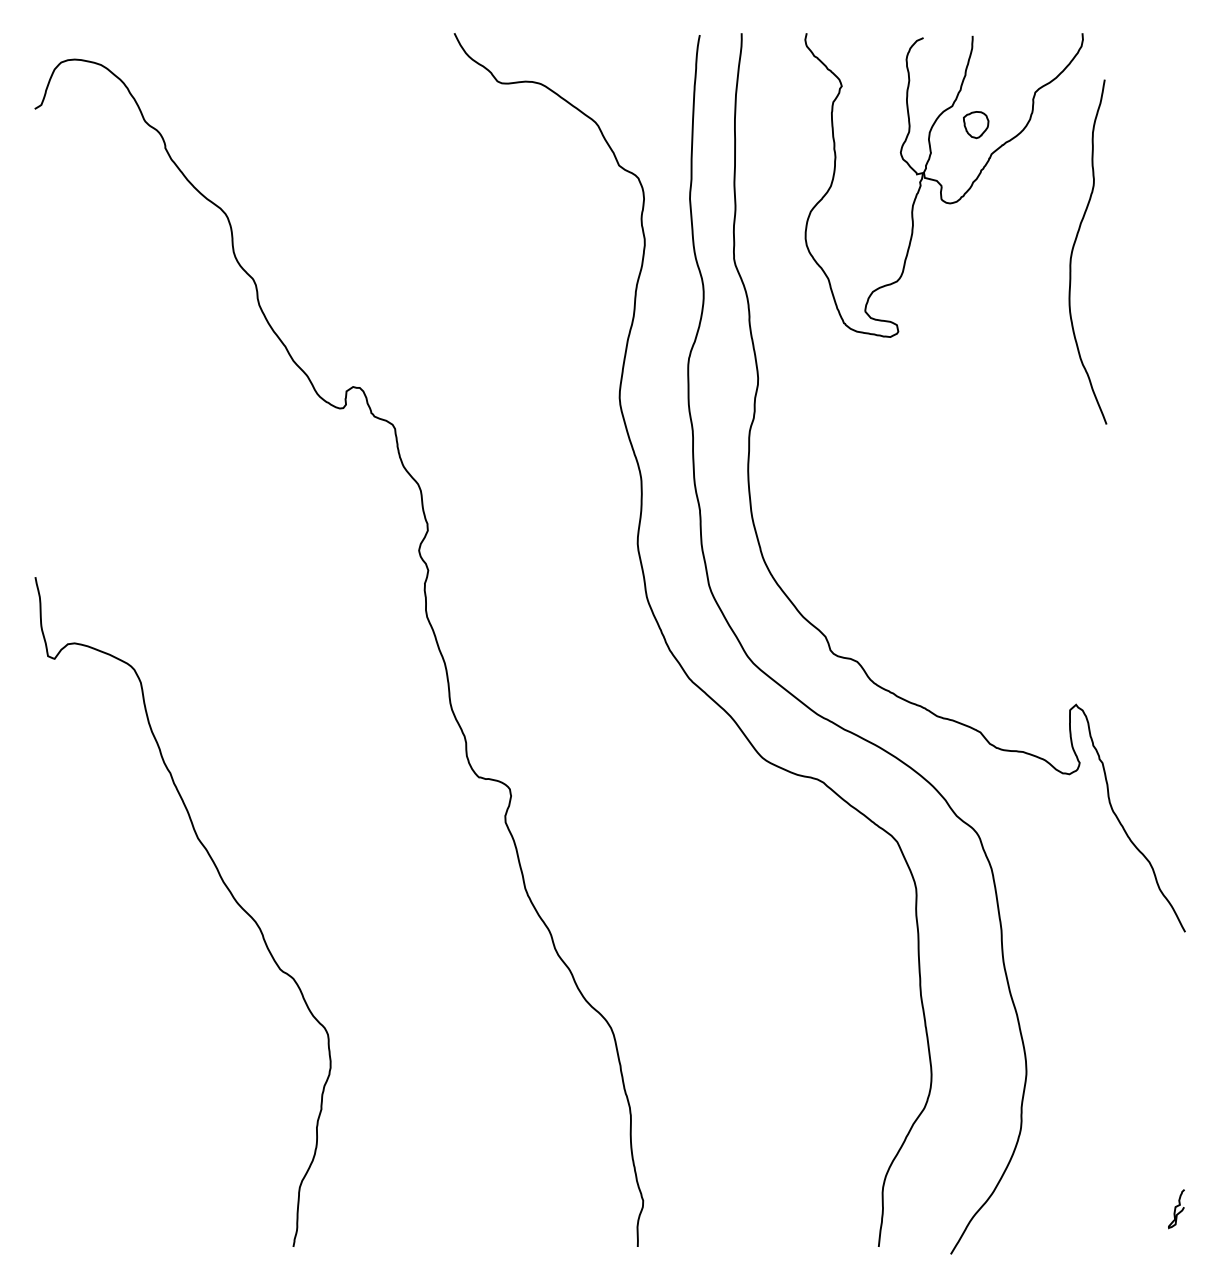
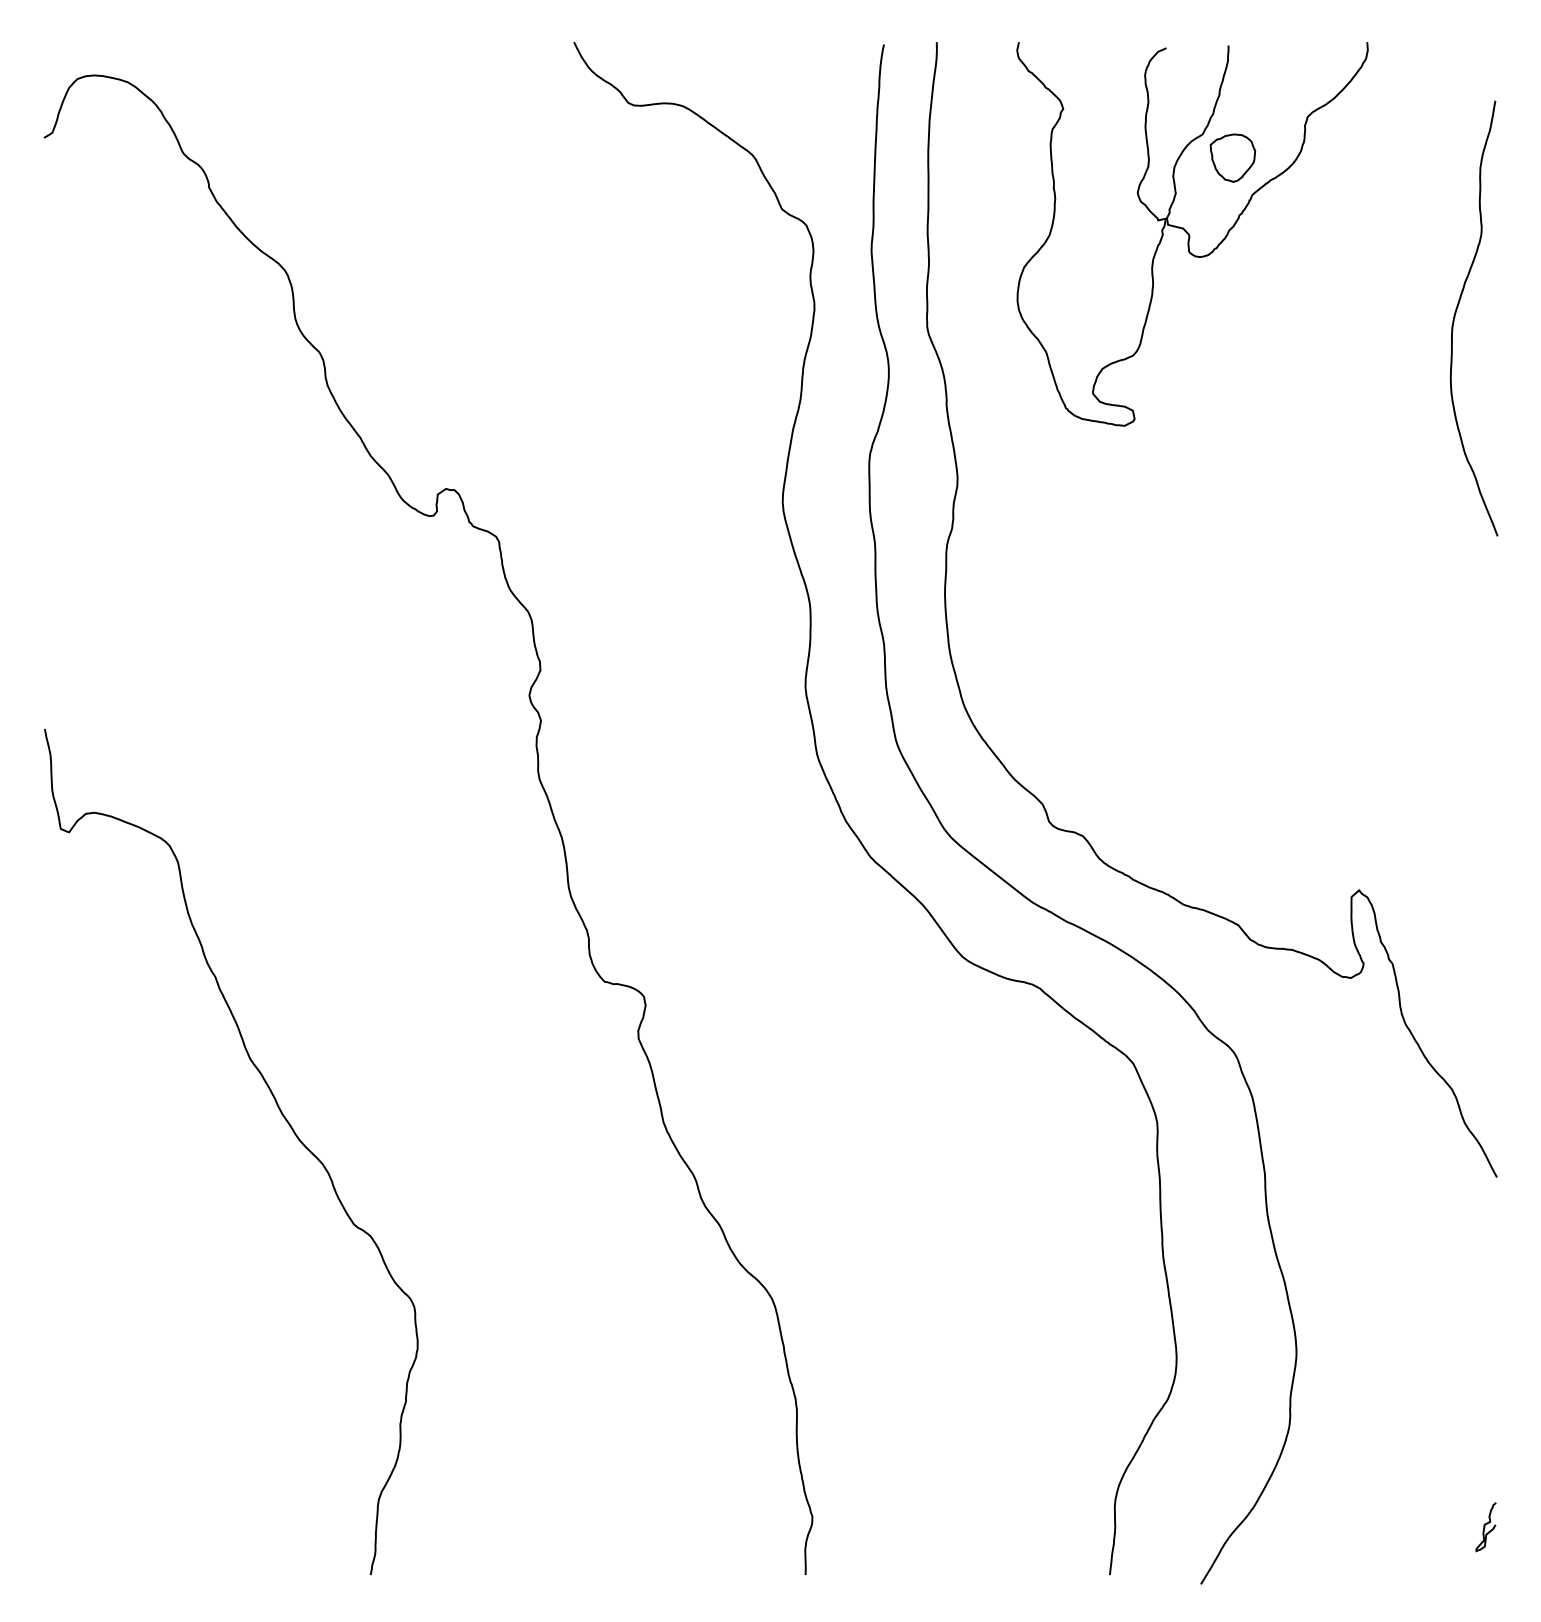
part: (975, 124) -> (1232, 157), size x1.43
curve: (1073, 248) -> (1456, 313), moved

